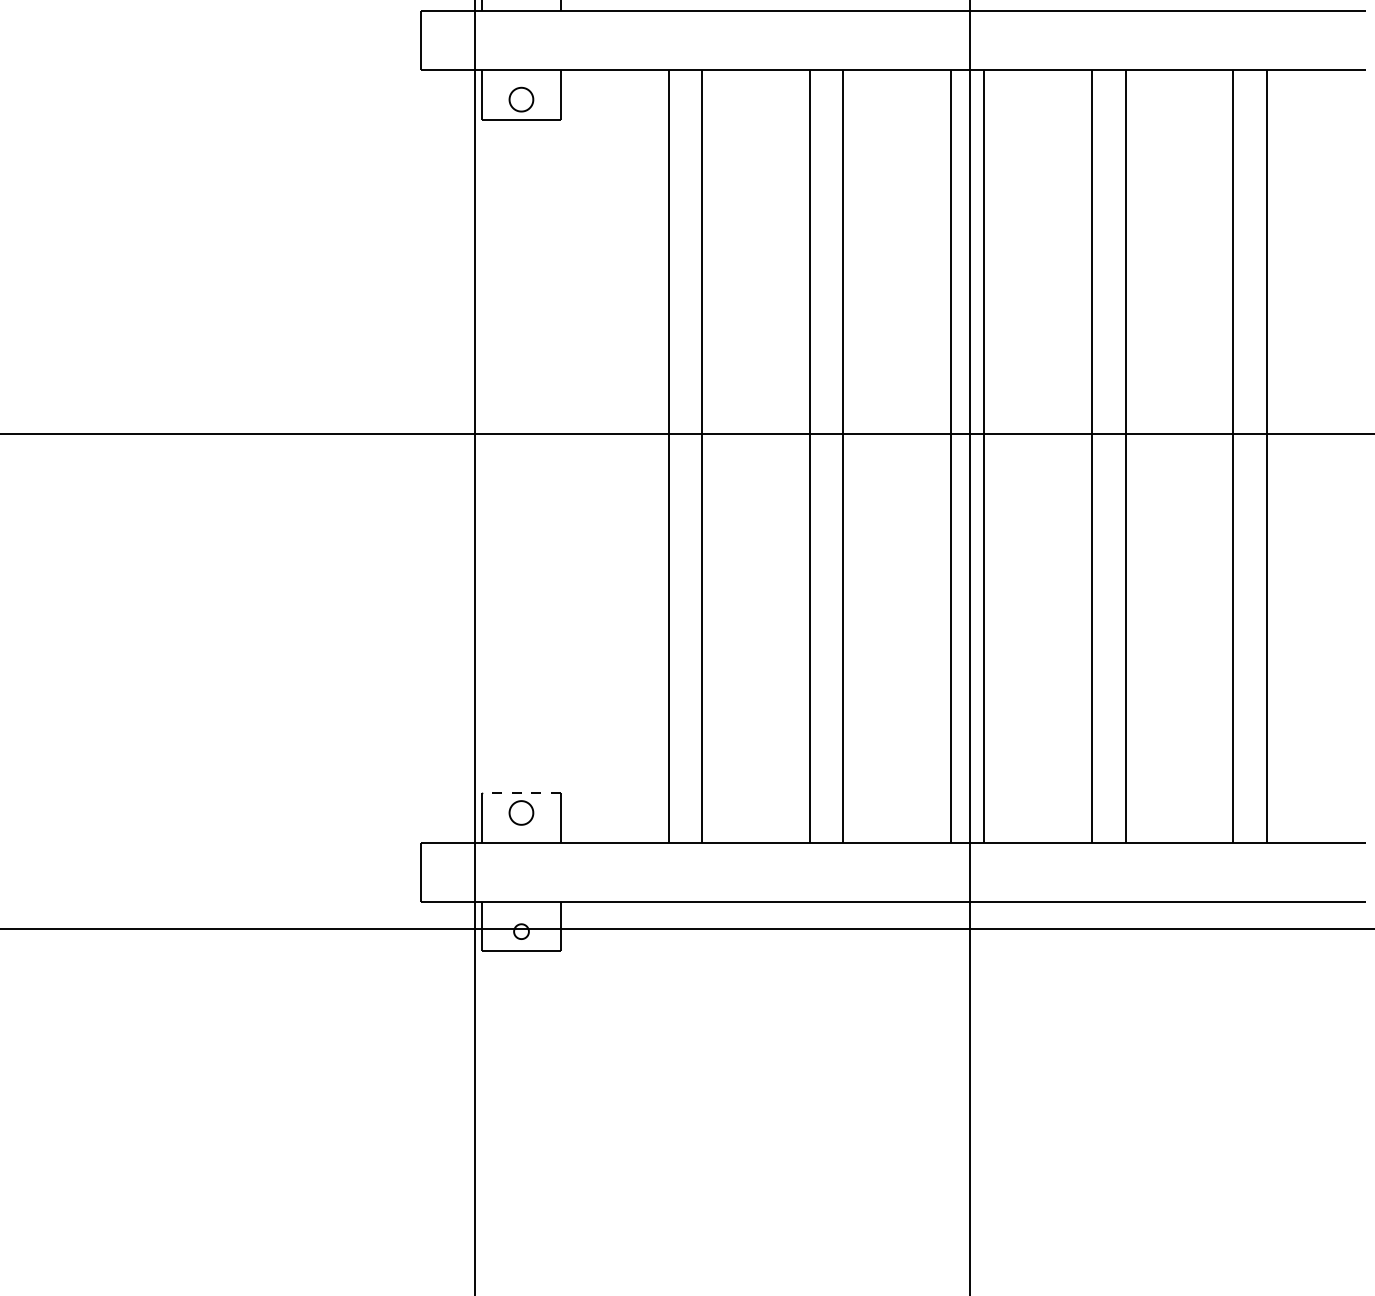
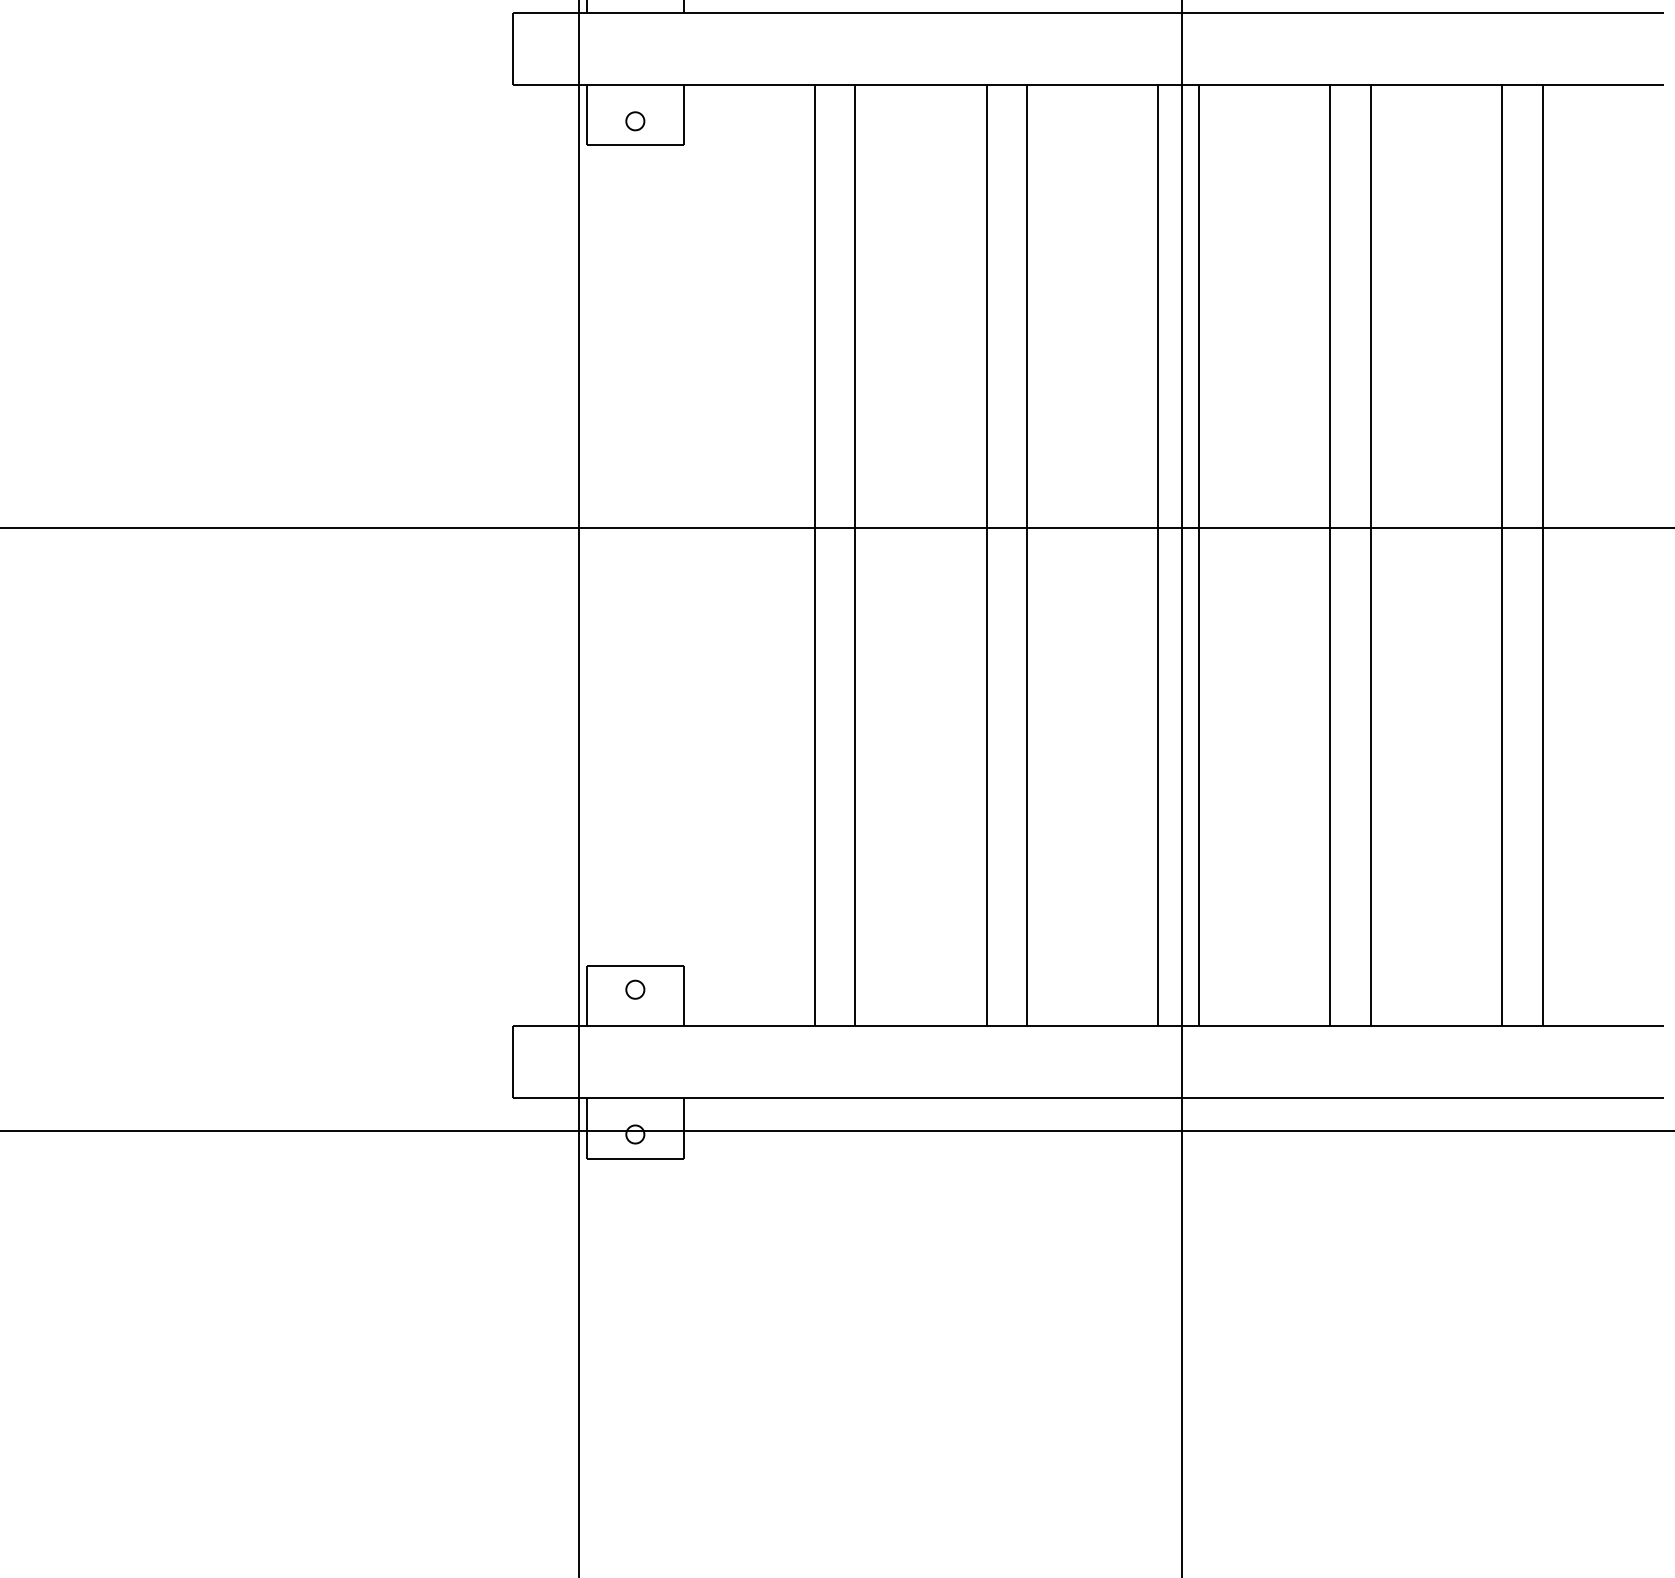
part: (521, 99) -> (635, 121), size x0.62
line: (520, 792) -> (634, 965), dashed -> solid
part: (521, 812) -> (635, 989), size x0.62

